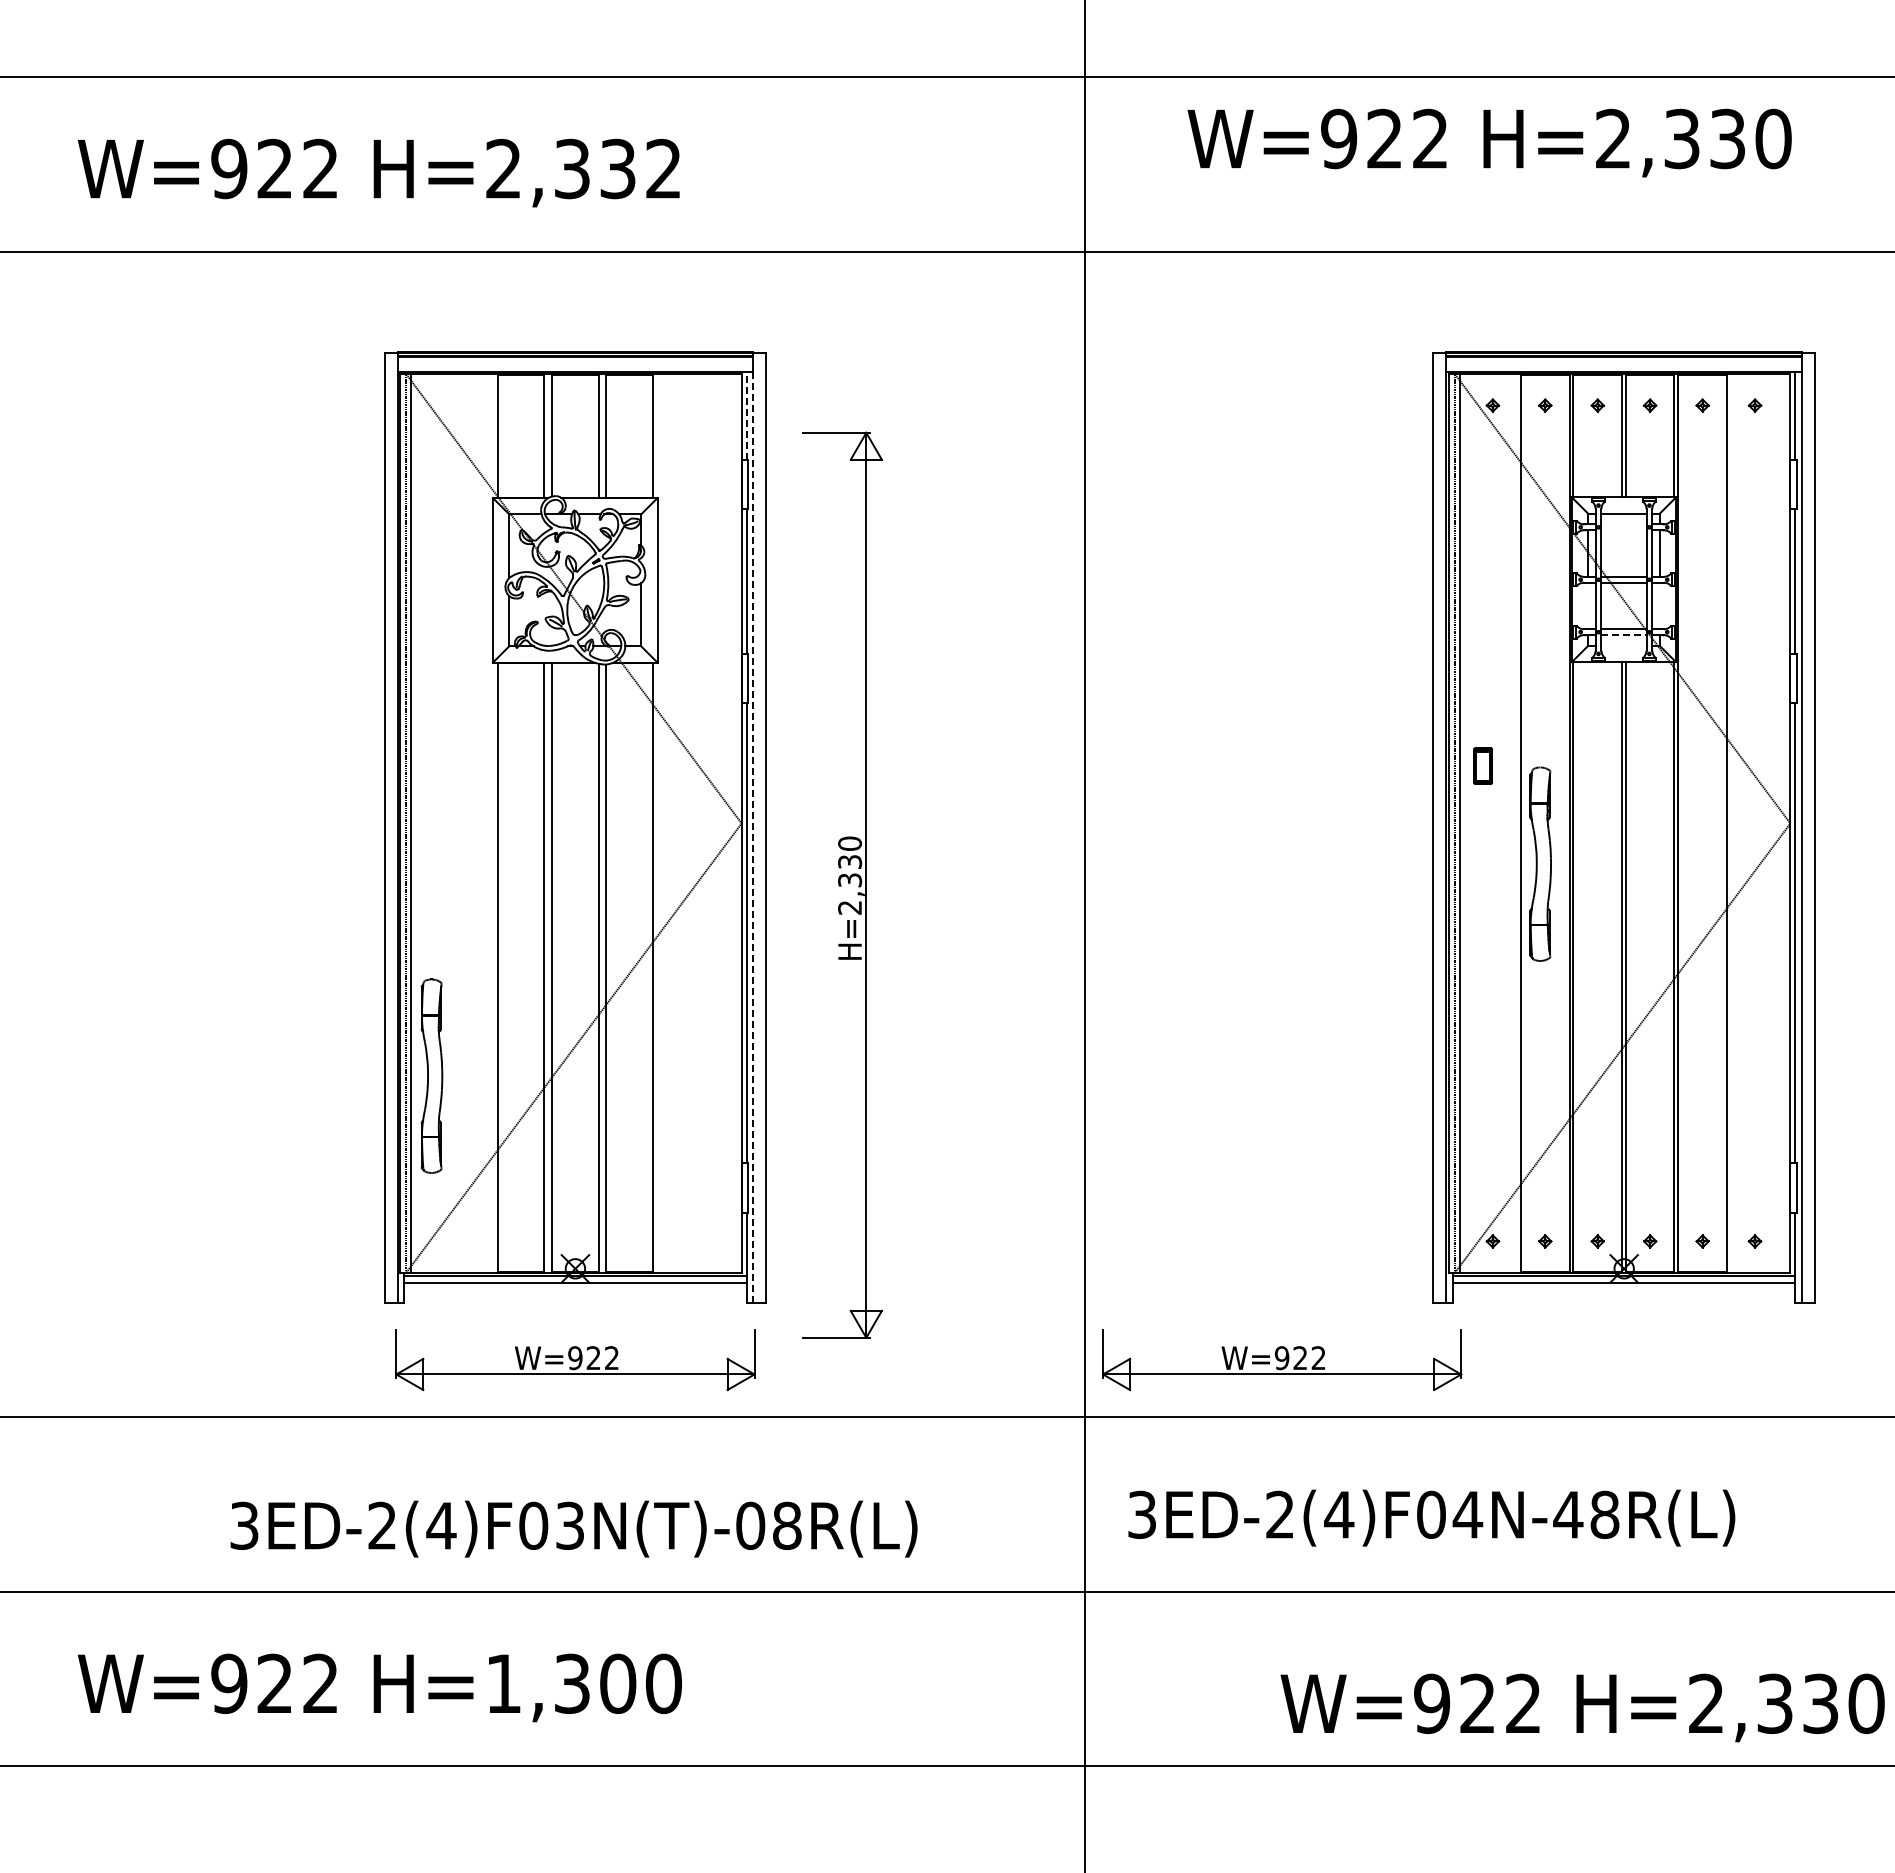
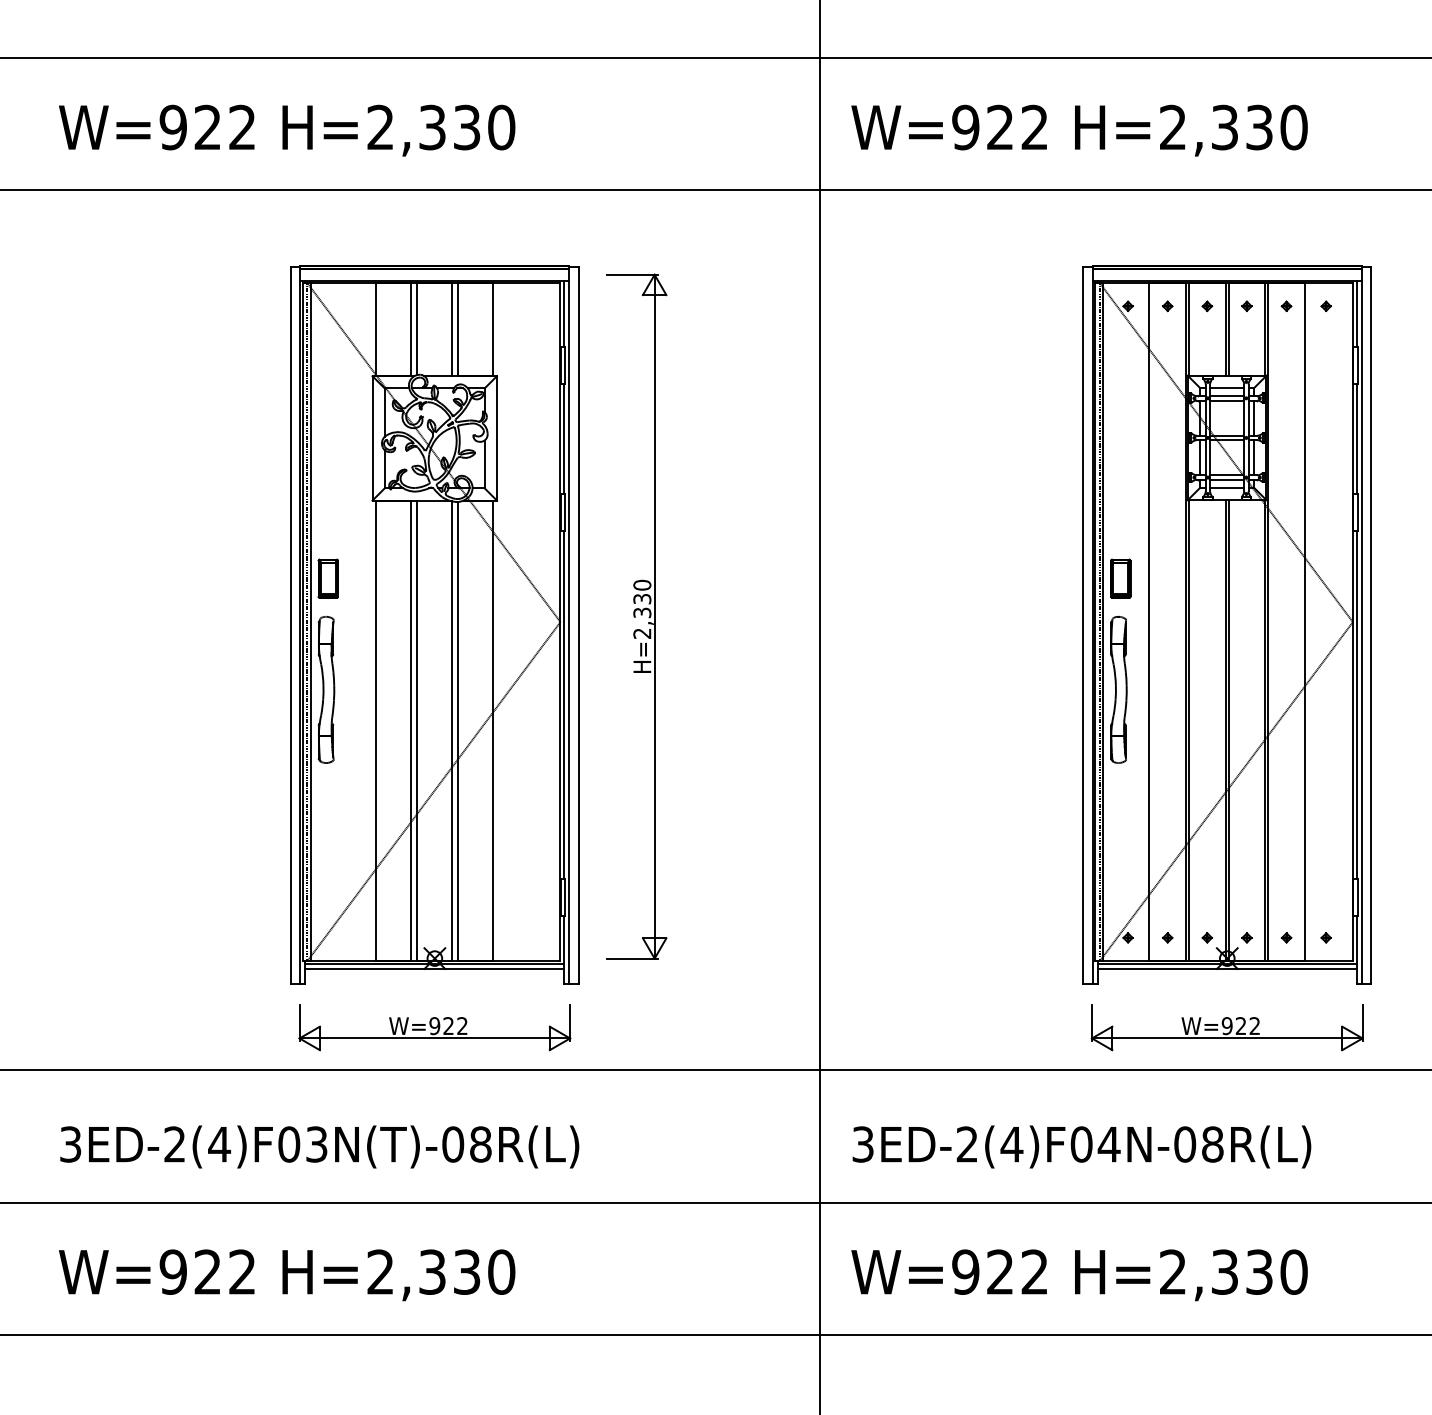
text: (1489, 142) -> (1079, 130), moved
text: (663, 168) -> (501, 127), H=2,332 -> H=2,330
line: (746, 415) -> (564, 313), dashed -> solid
line: (1623, 524) -> (1226, 396), added
line: (1623, 530) -> (1226, 400), added
line: (1588, 605) -> (1200, 457), added
line: (1659, 605) -> (1253, 457), added
line: (1623, 635) -> (1226, 480), dashed -> solid
line: (1623, 645) -> (1226, 487), added
part: (1482, 765) -> (1120, 578), size x1.43
part: (434, 766) -> (328, 579), added
line: (753, 837) -> (569, 632), dashed -> solid
part: (1540, 863) -> (1118, 689), moved
part: (842, 884) -> (636, 616), moved
part: (431, 1075) -> (326, 689), moved
part: (1282, 1359) -> (1227, 1027), moved
text: (1568, 1514) -> (1185, 1144), 3ED-2(4)F04N-48R(L) -> 3ED-2(4)F04N-08R(L)
text: (573, 1528) -> (319, 1146), moved
text: (561, 1683) -> (424, 1271), H=1,300 -> H=2,330
text: (1582, 1707) -> (1079, 1274), moved

